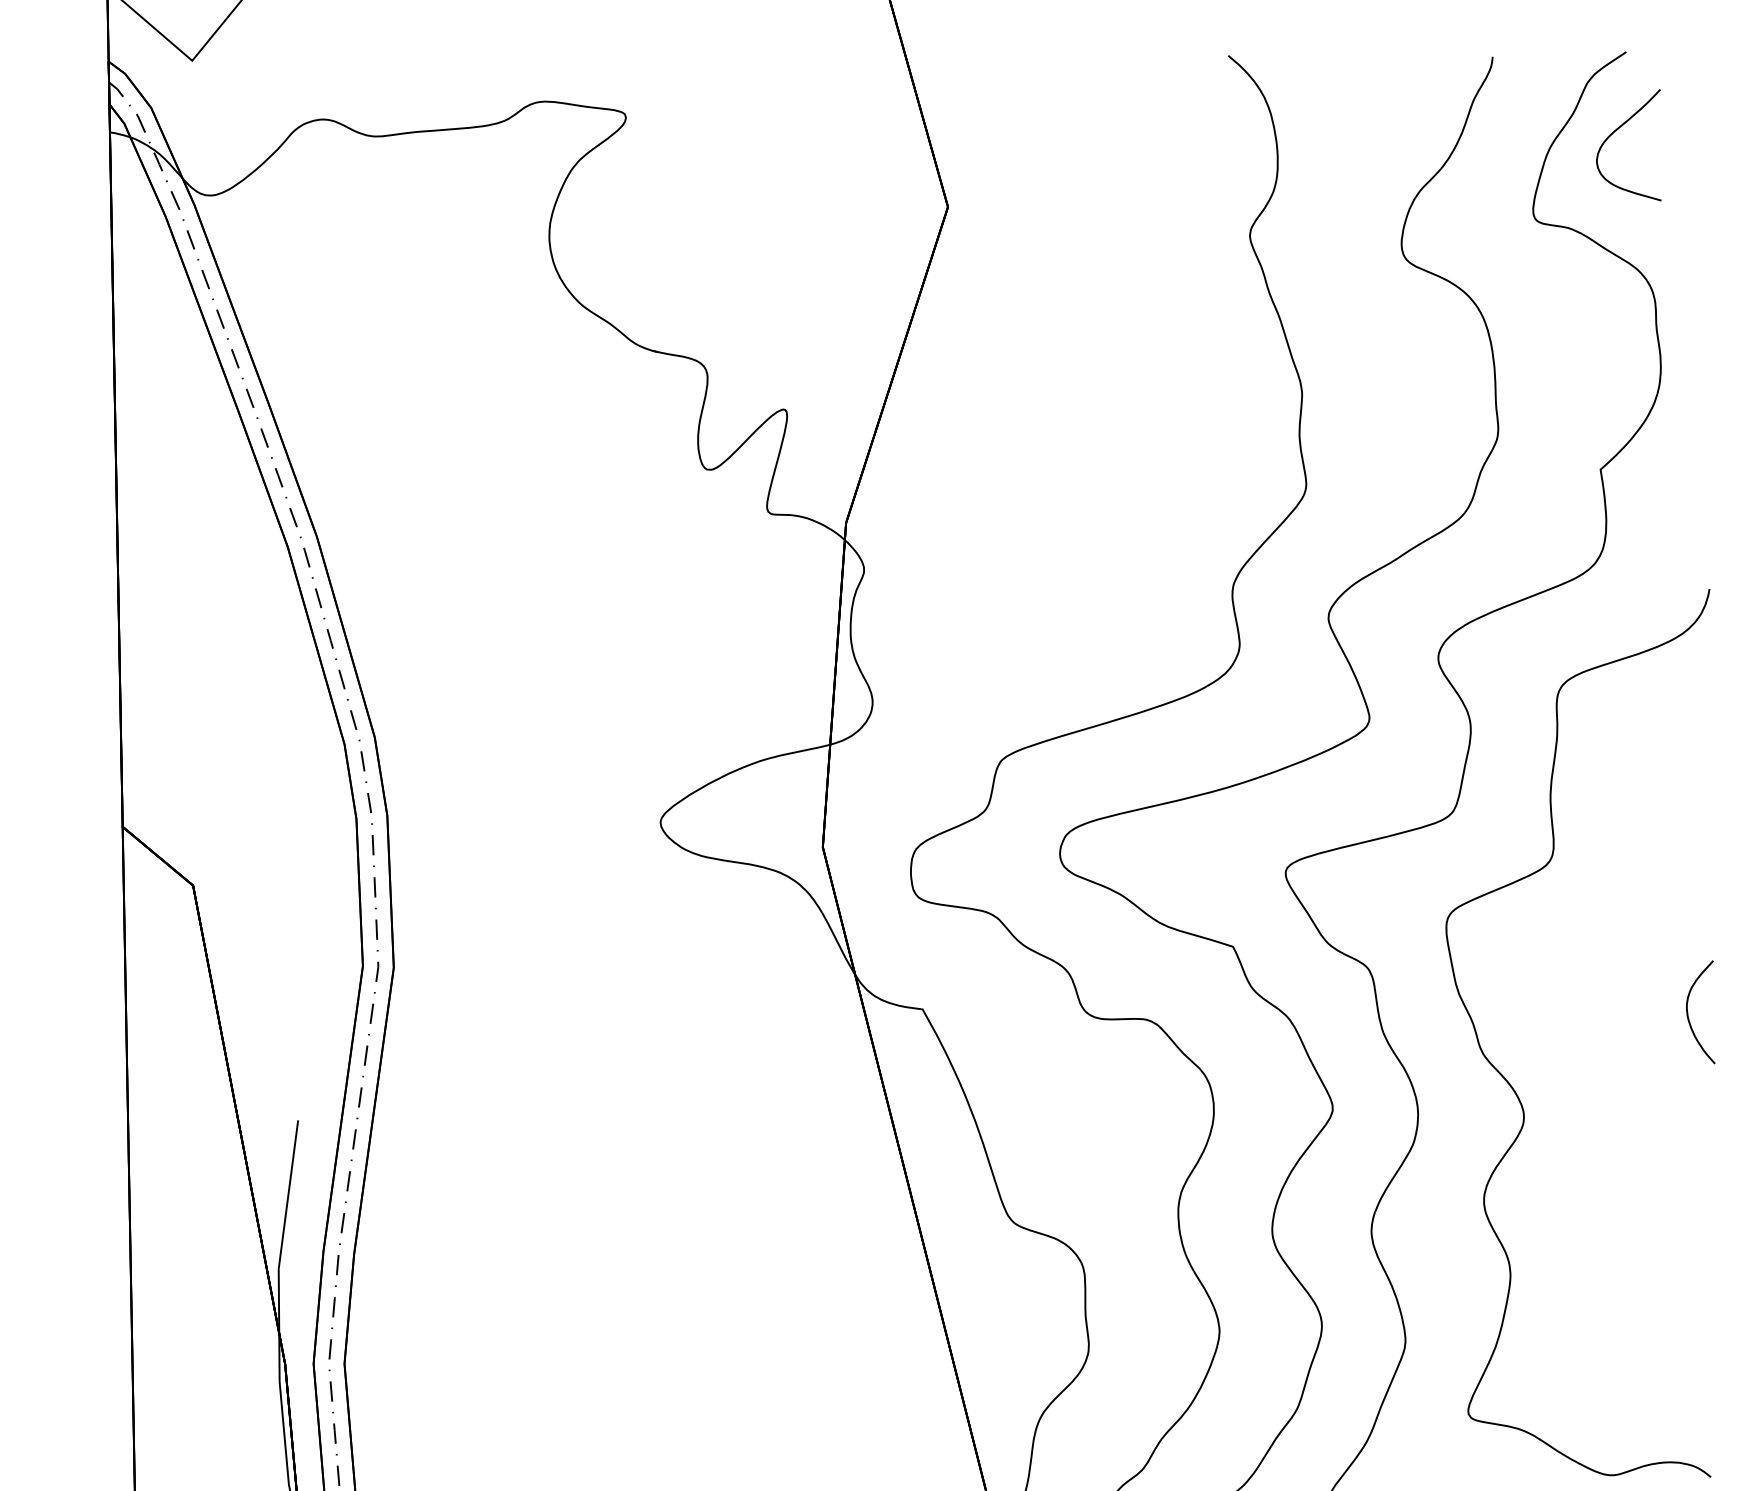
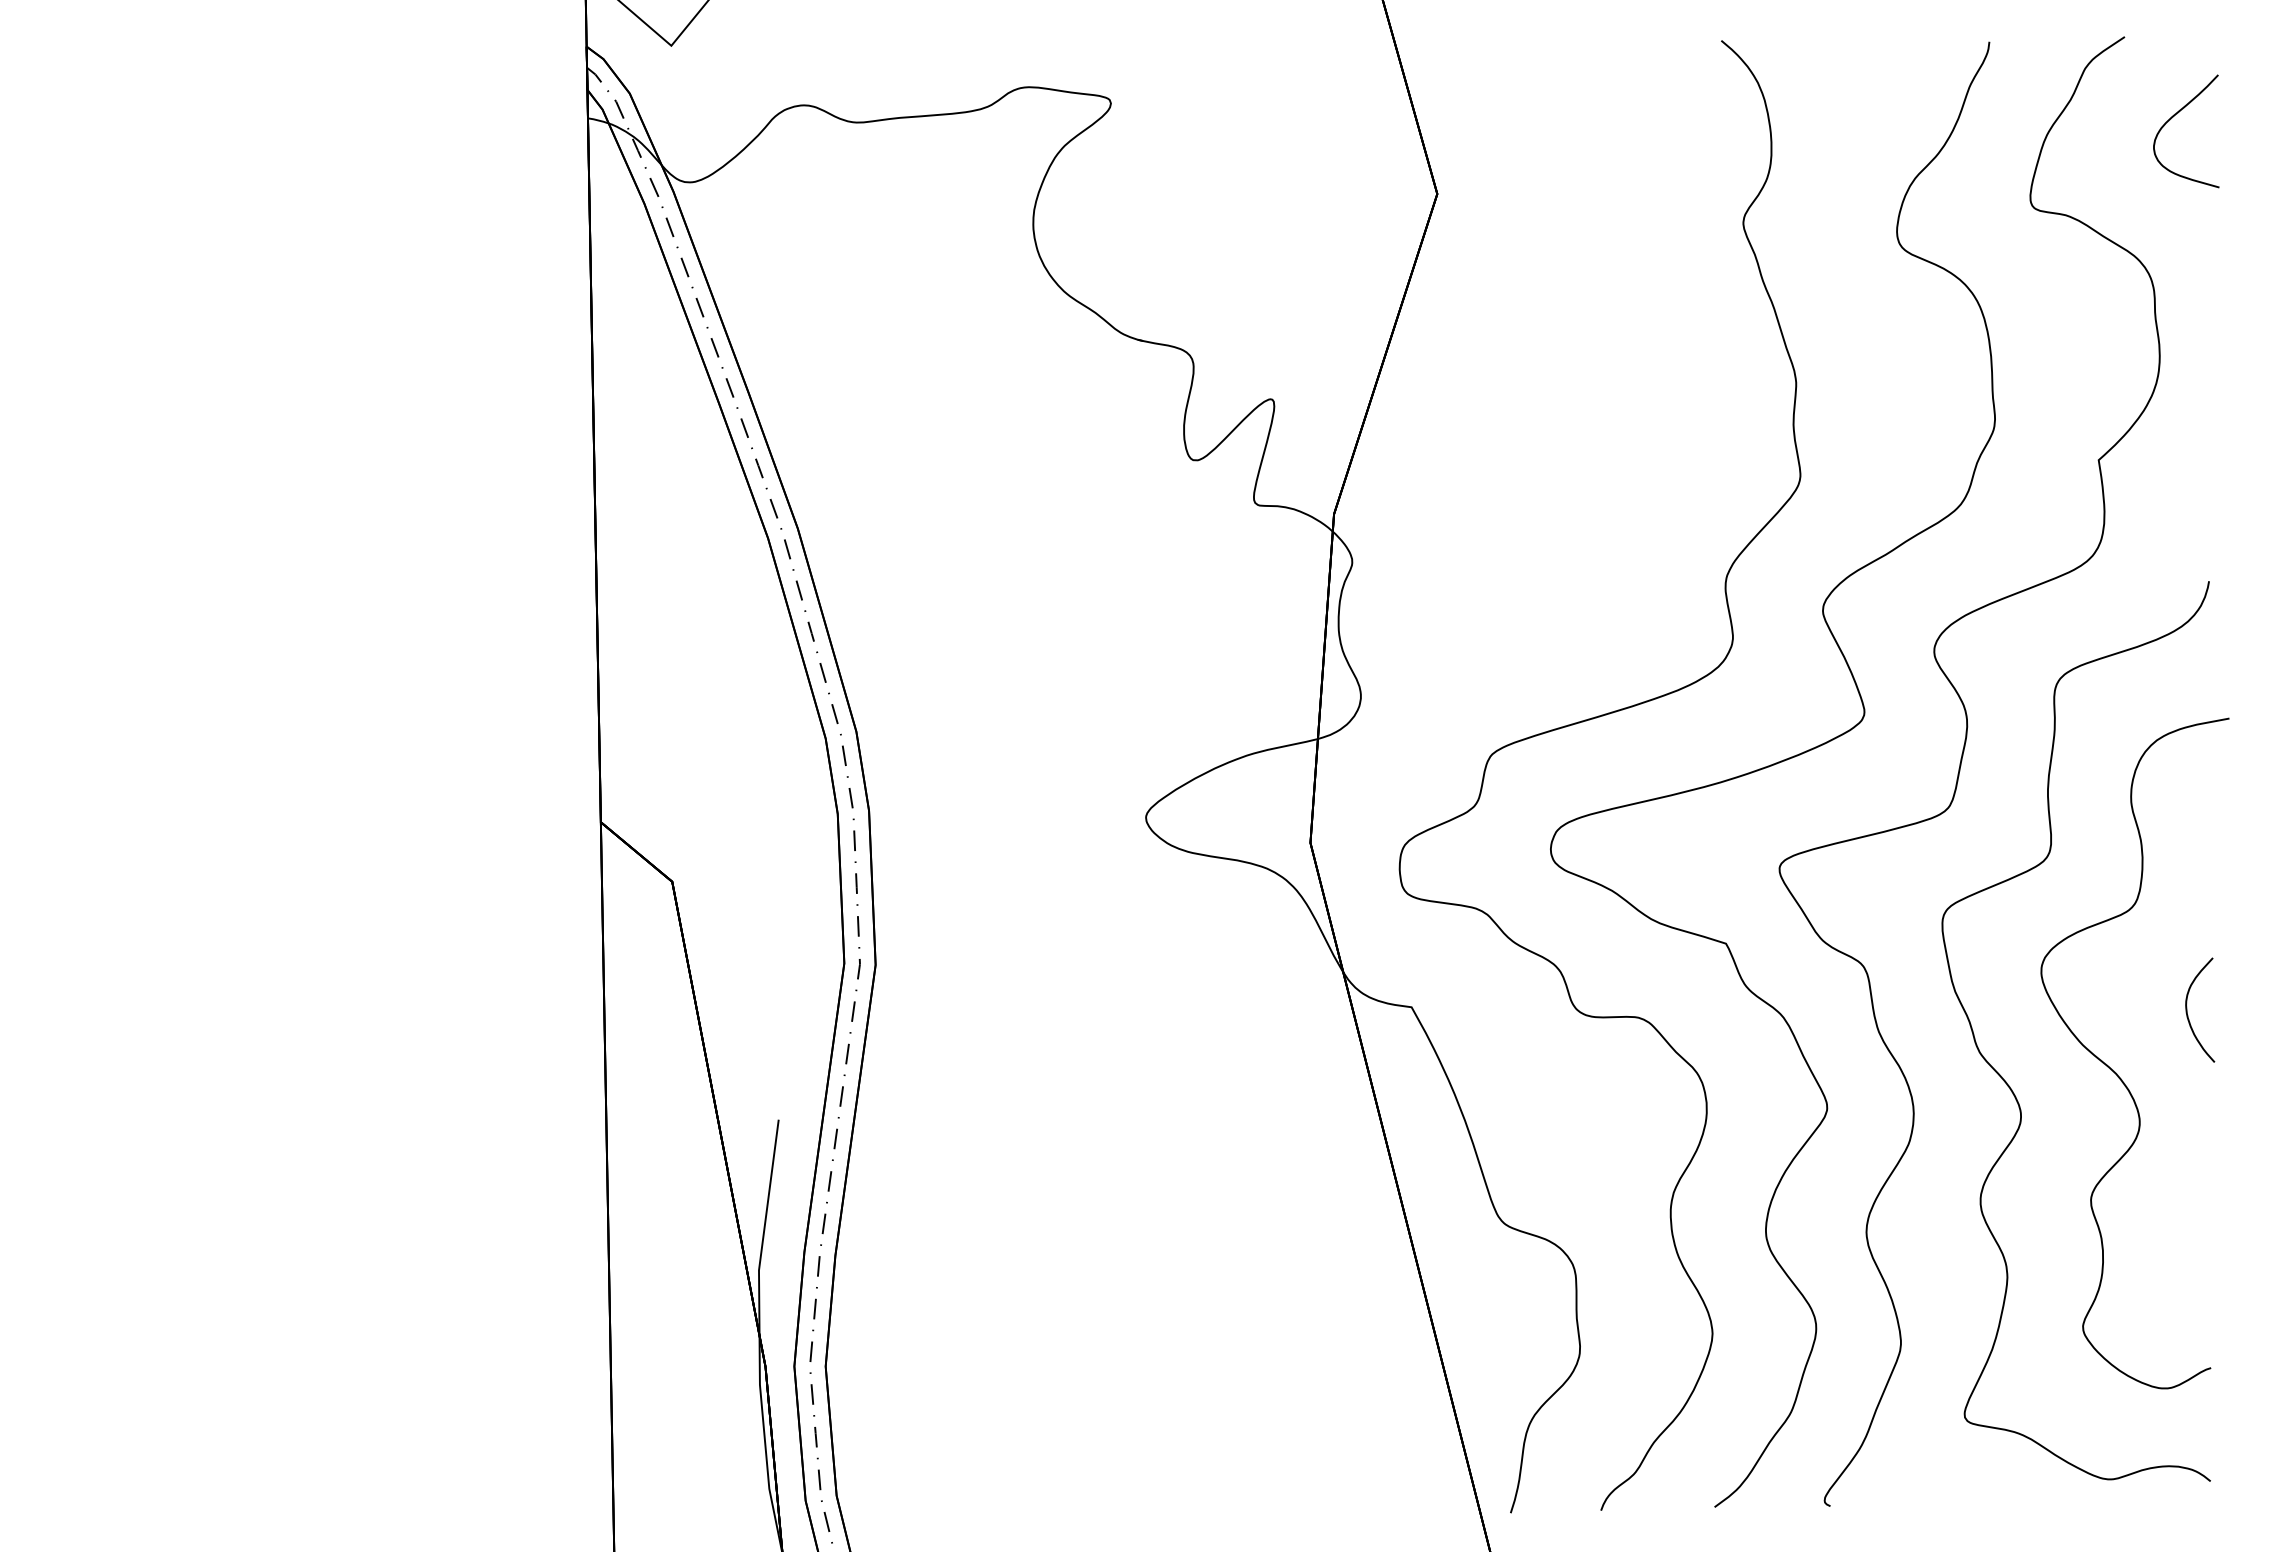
curve: (1616, 131) -> (2173, 117), moved
curve: (1617, 1072) -> (2115, 1071), added

